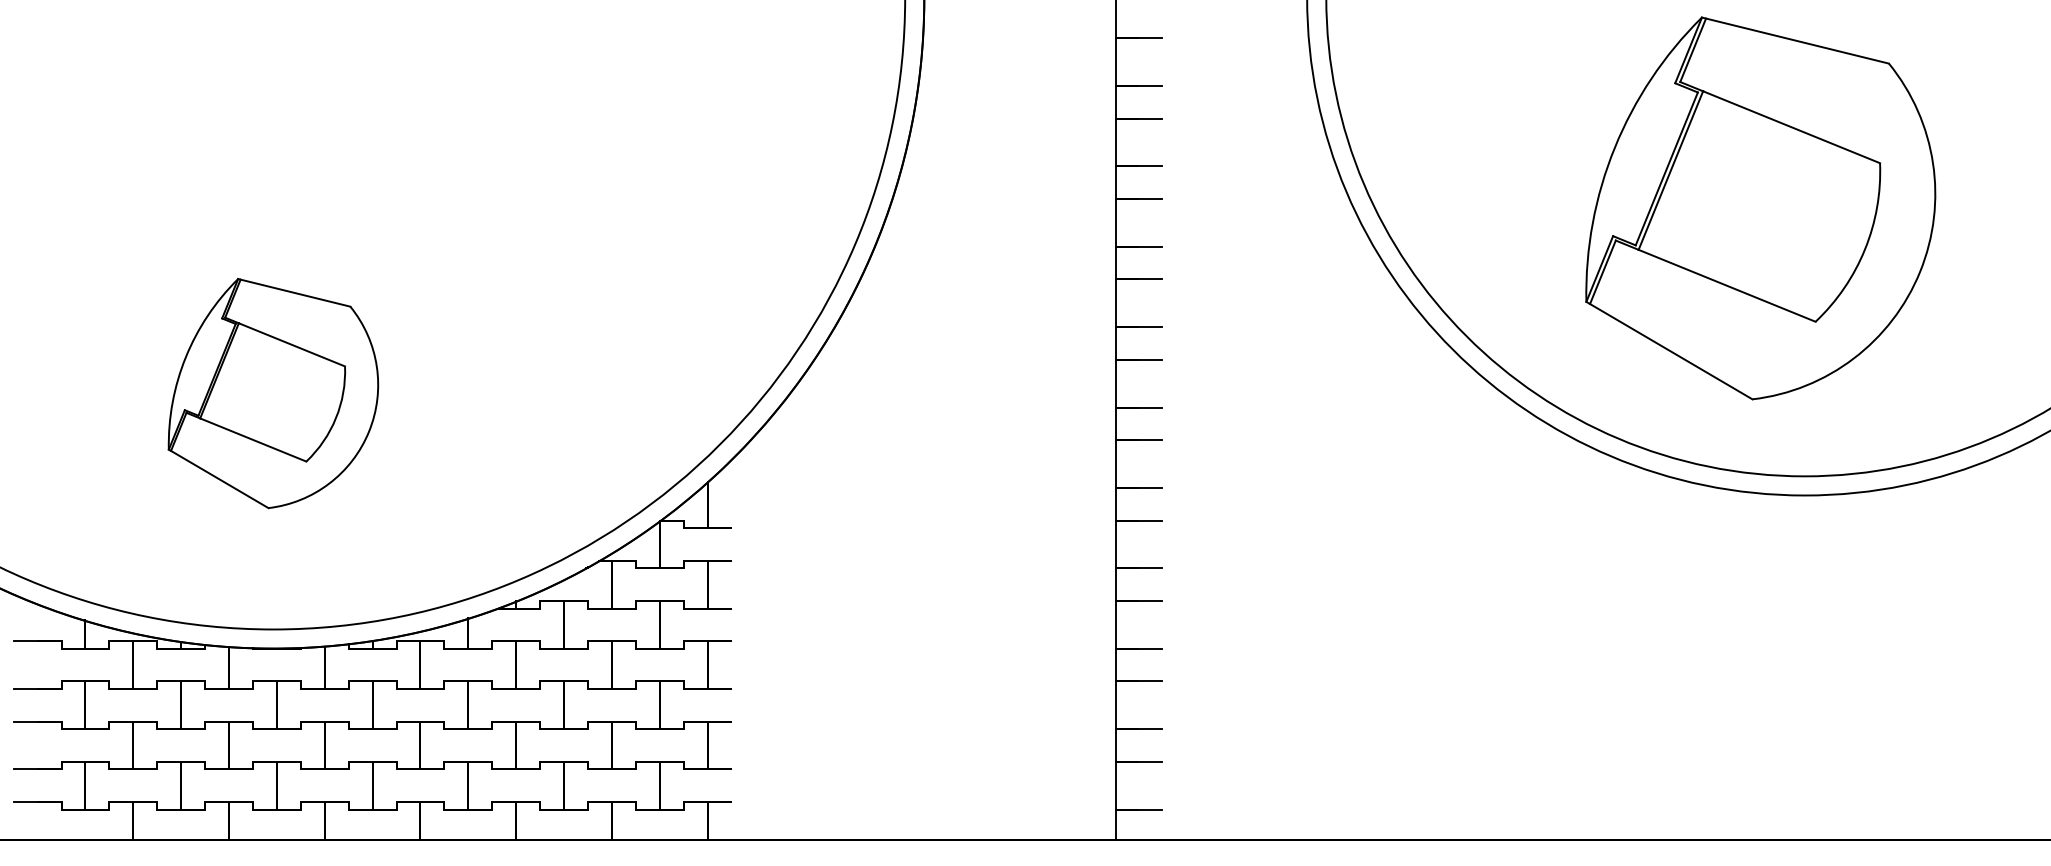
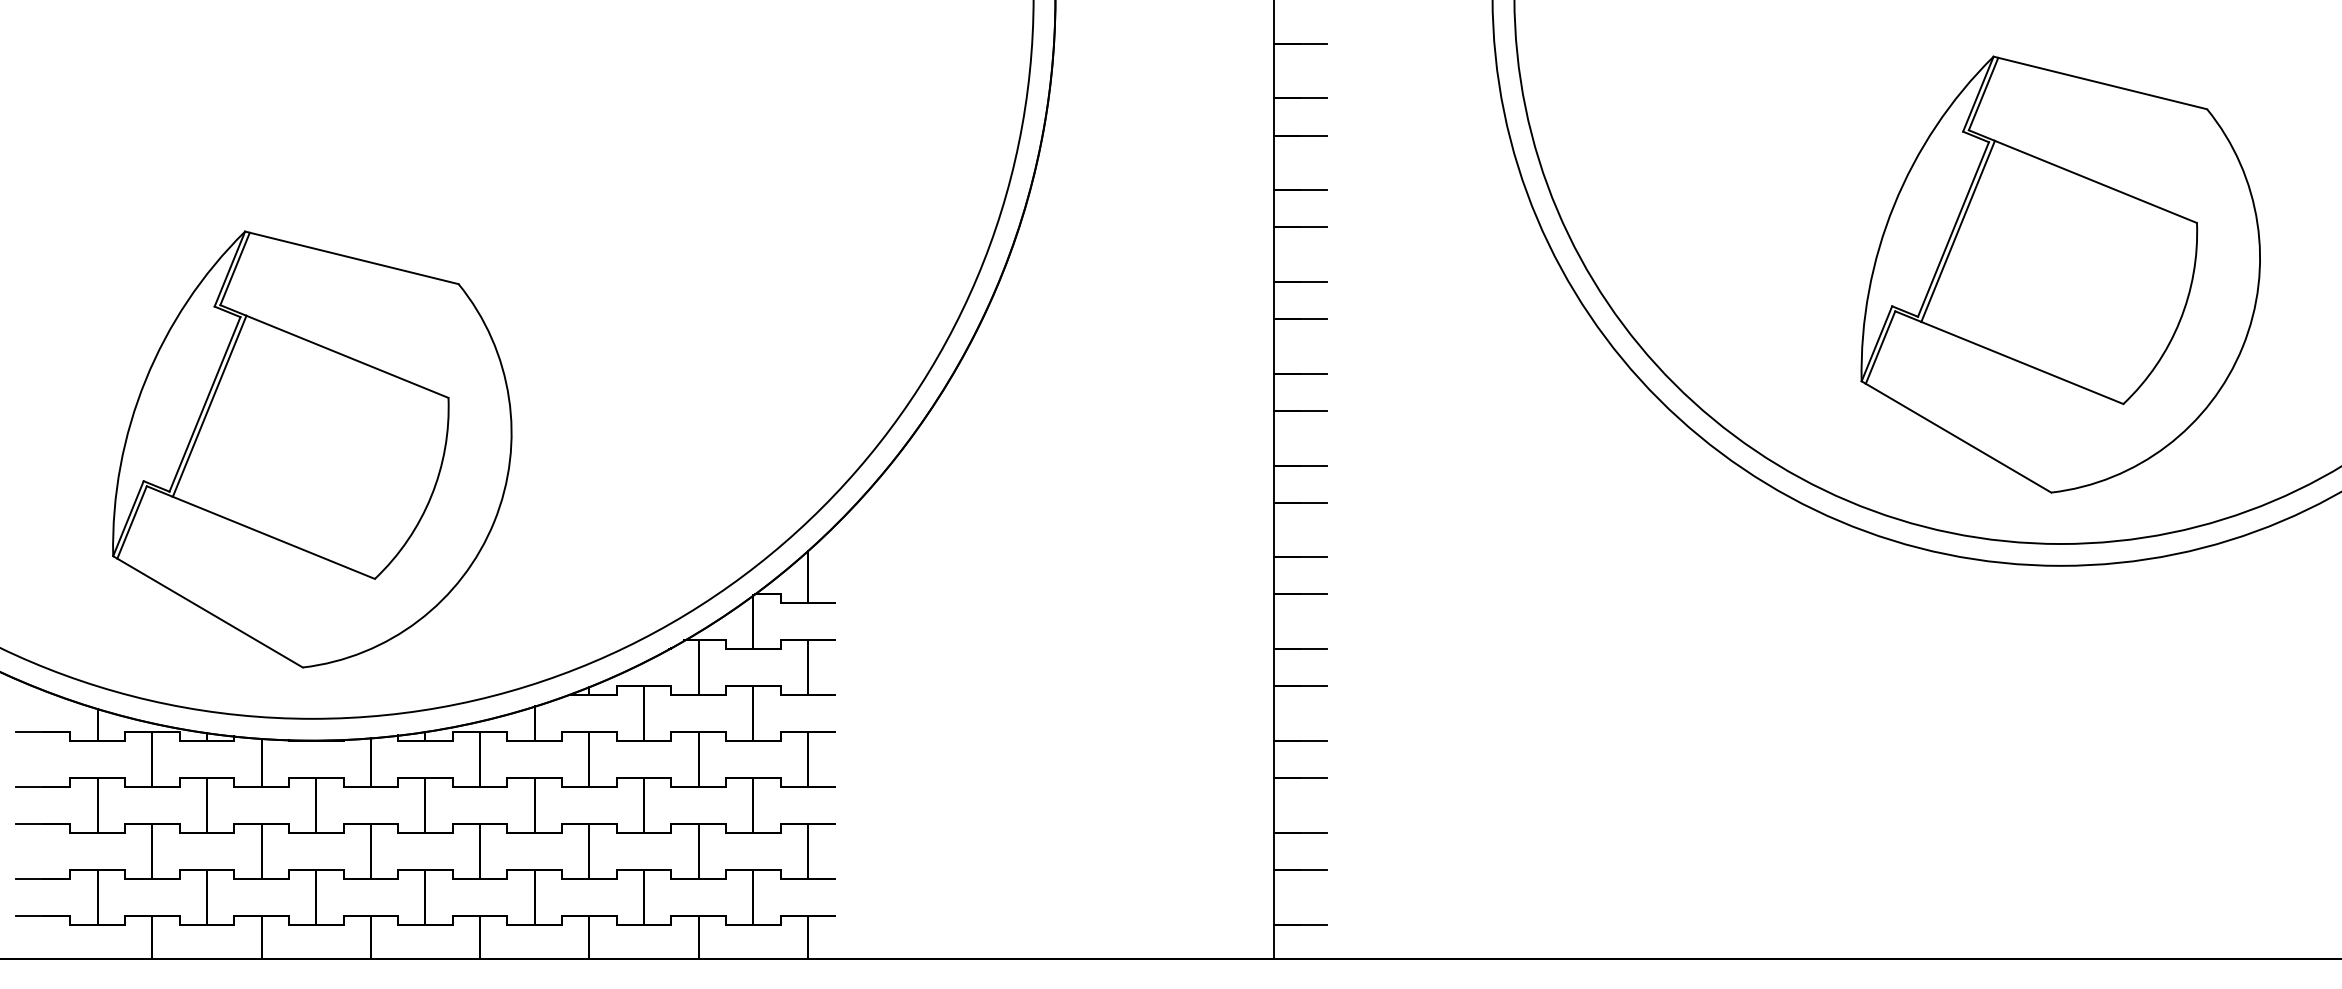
part: (1760, 208) -> (2060, 274), moved
part: (273, 393) -> (312, 449), size x1.67

